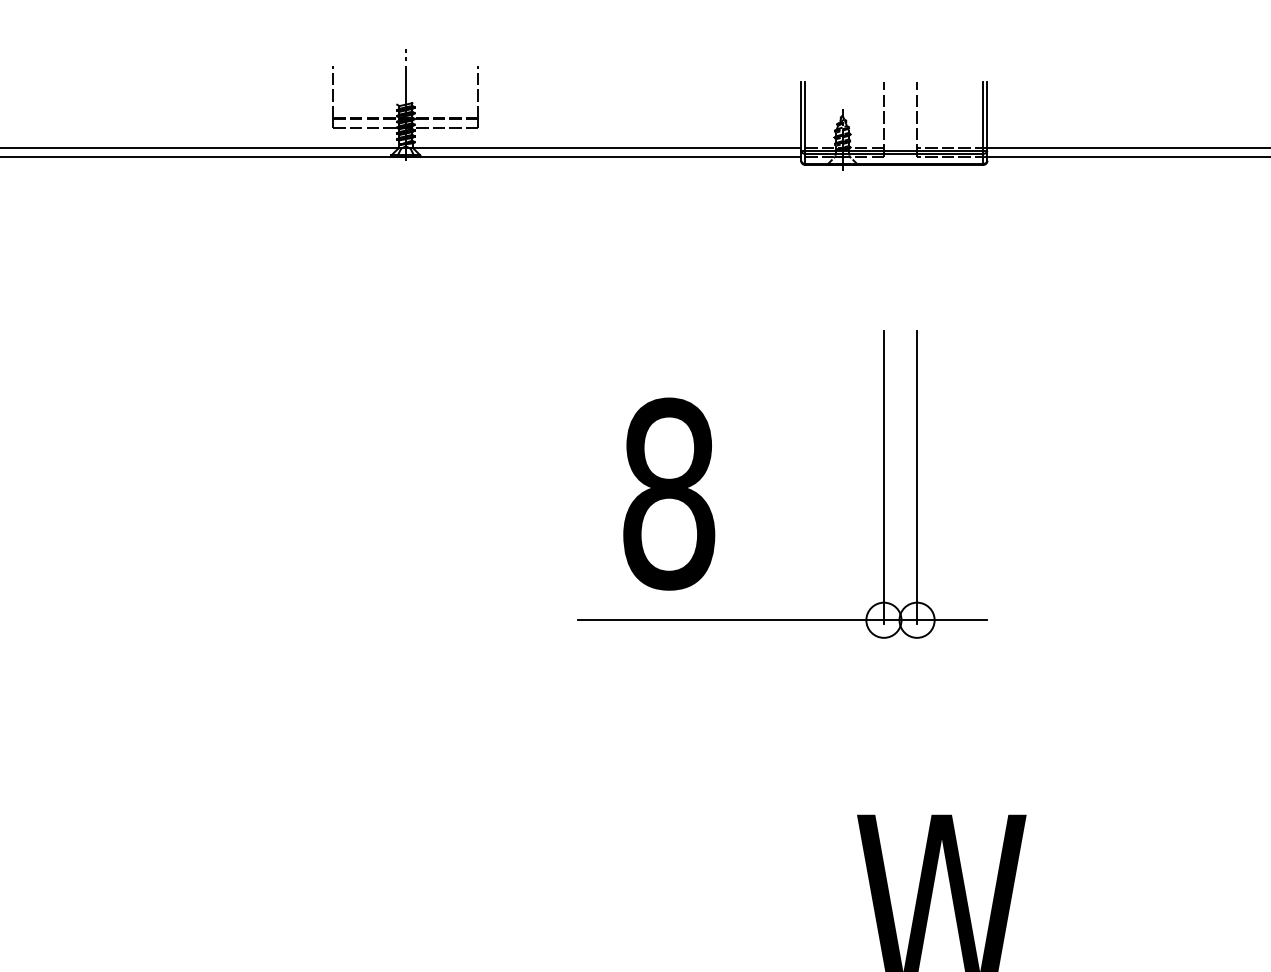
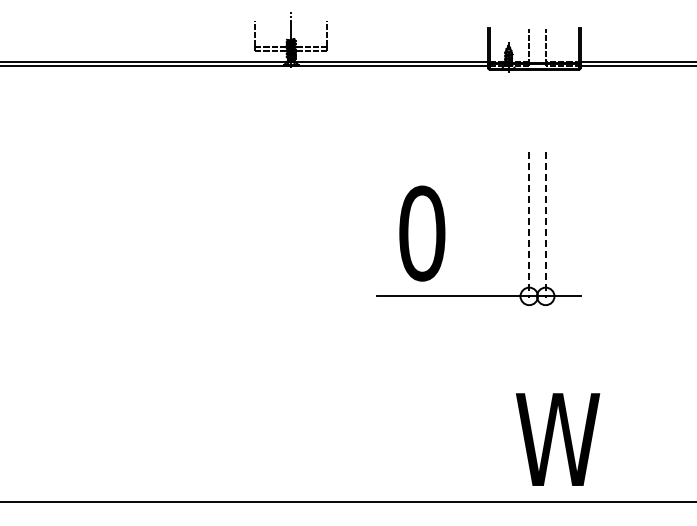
line: (884, 477) -> (529, 225), solid -> dashed
line: (916, 477) -> (545, 225), solid -> dashed
text: (669, 493) -> (422, 233), 8 -> 0

